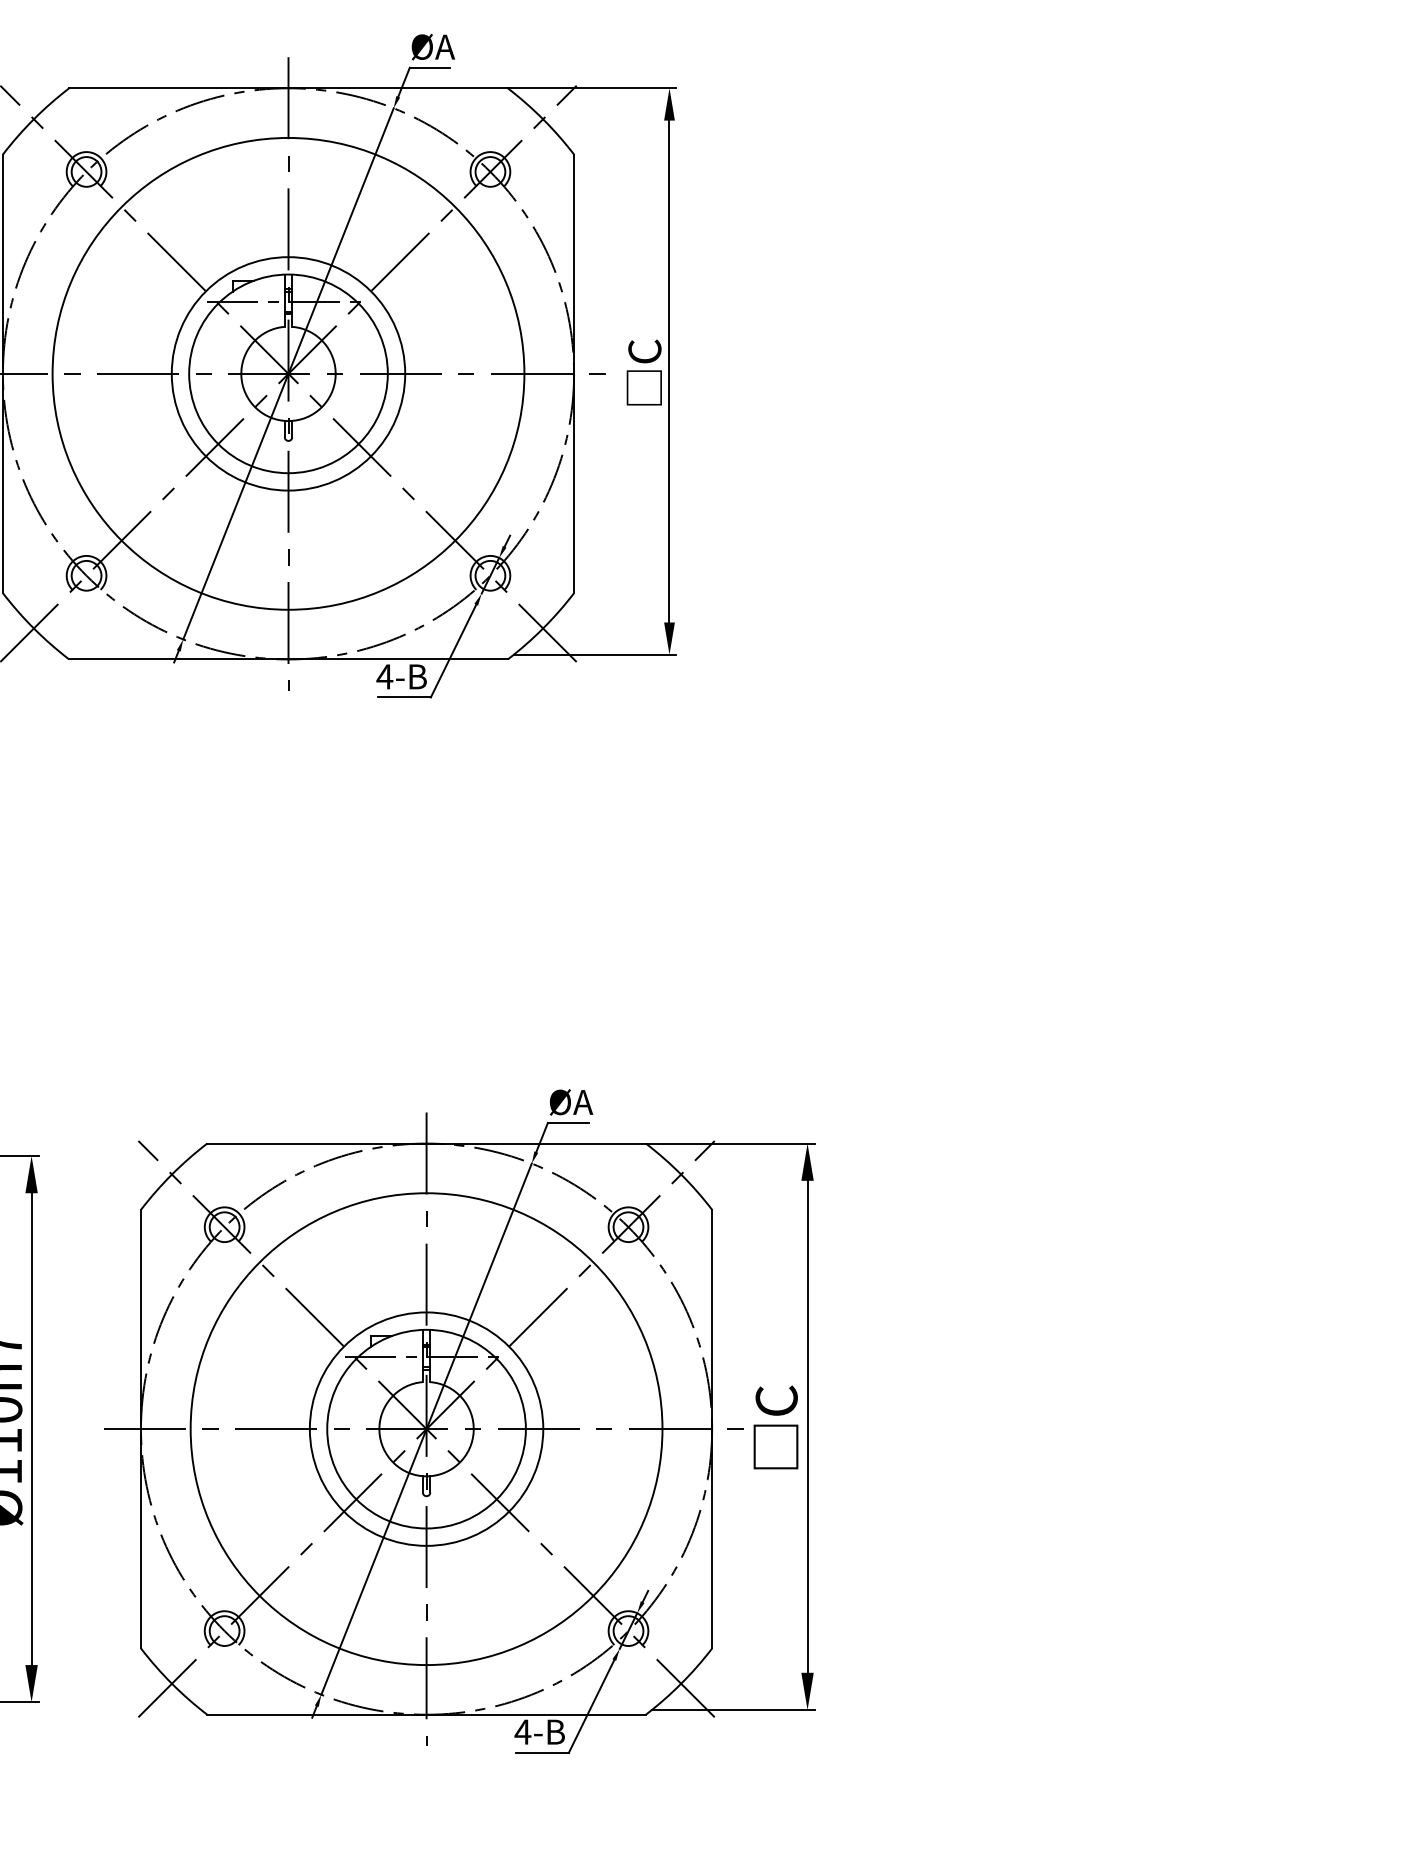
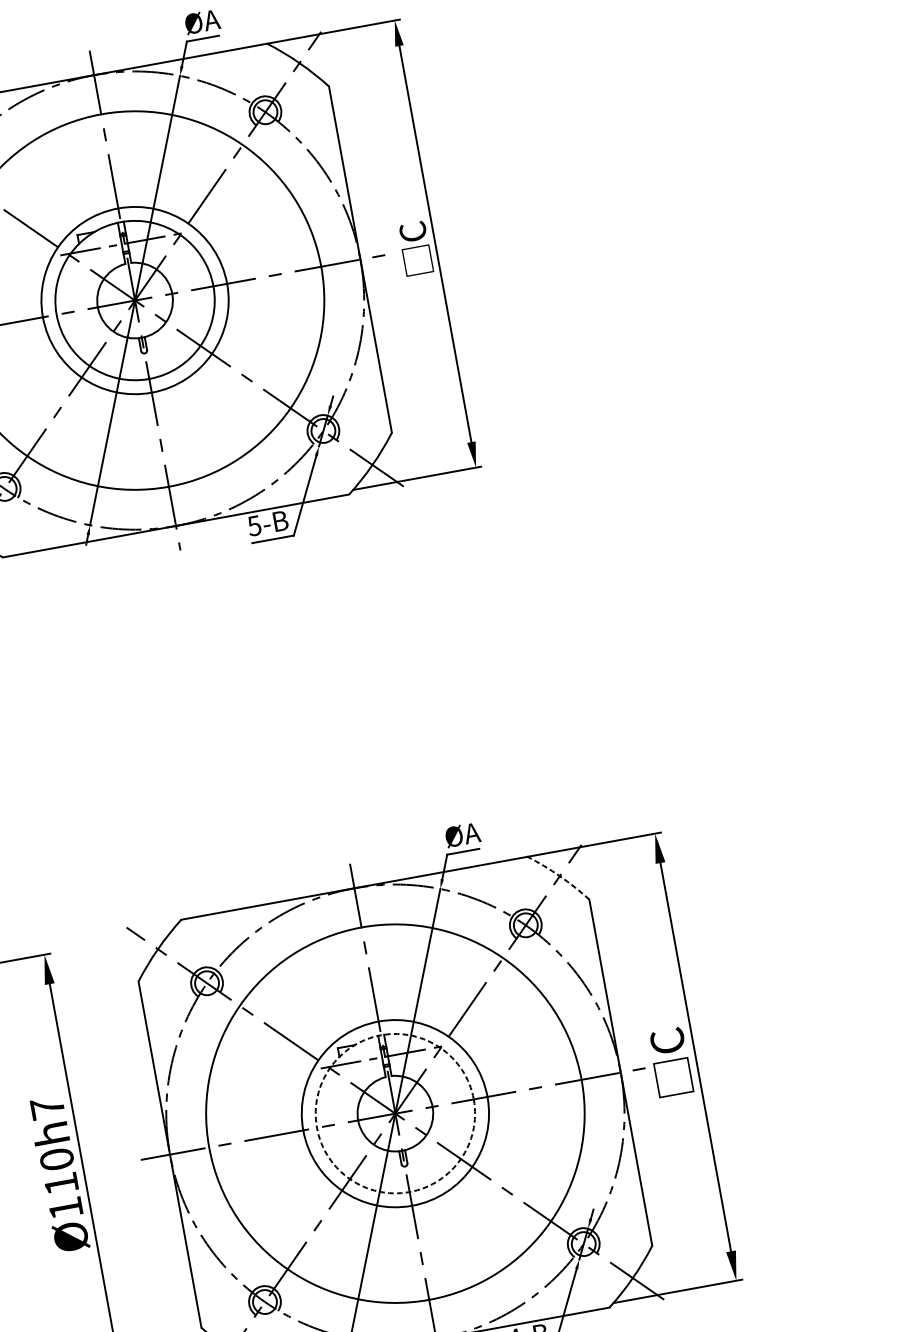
text: (384, 676) -> (254, 525), 4-B -> 5-B
arc: (681, 1174) -> (560, 876), solid -> dashed
circle: (426, 1428) -> (395, 1113), solid -> dashed

